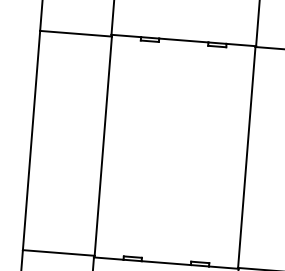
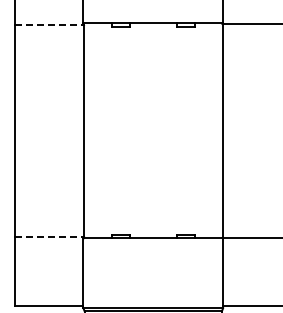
line: (76, 34) -> (49, 25), solid -> dashed
line: (58, 252) -> (49, 236), solid -> dashed

